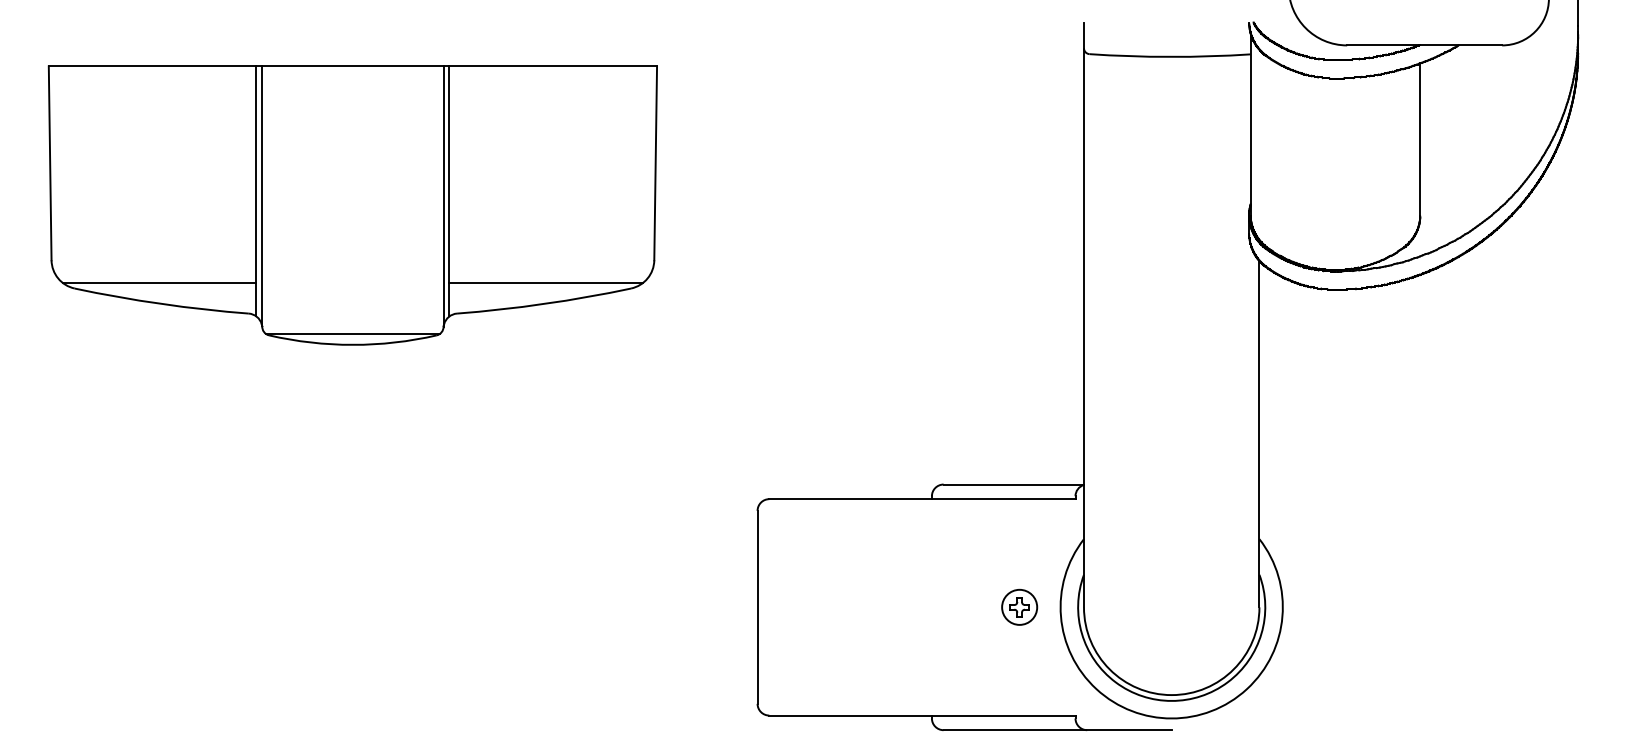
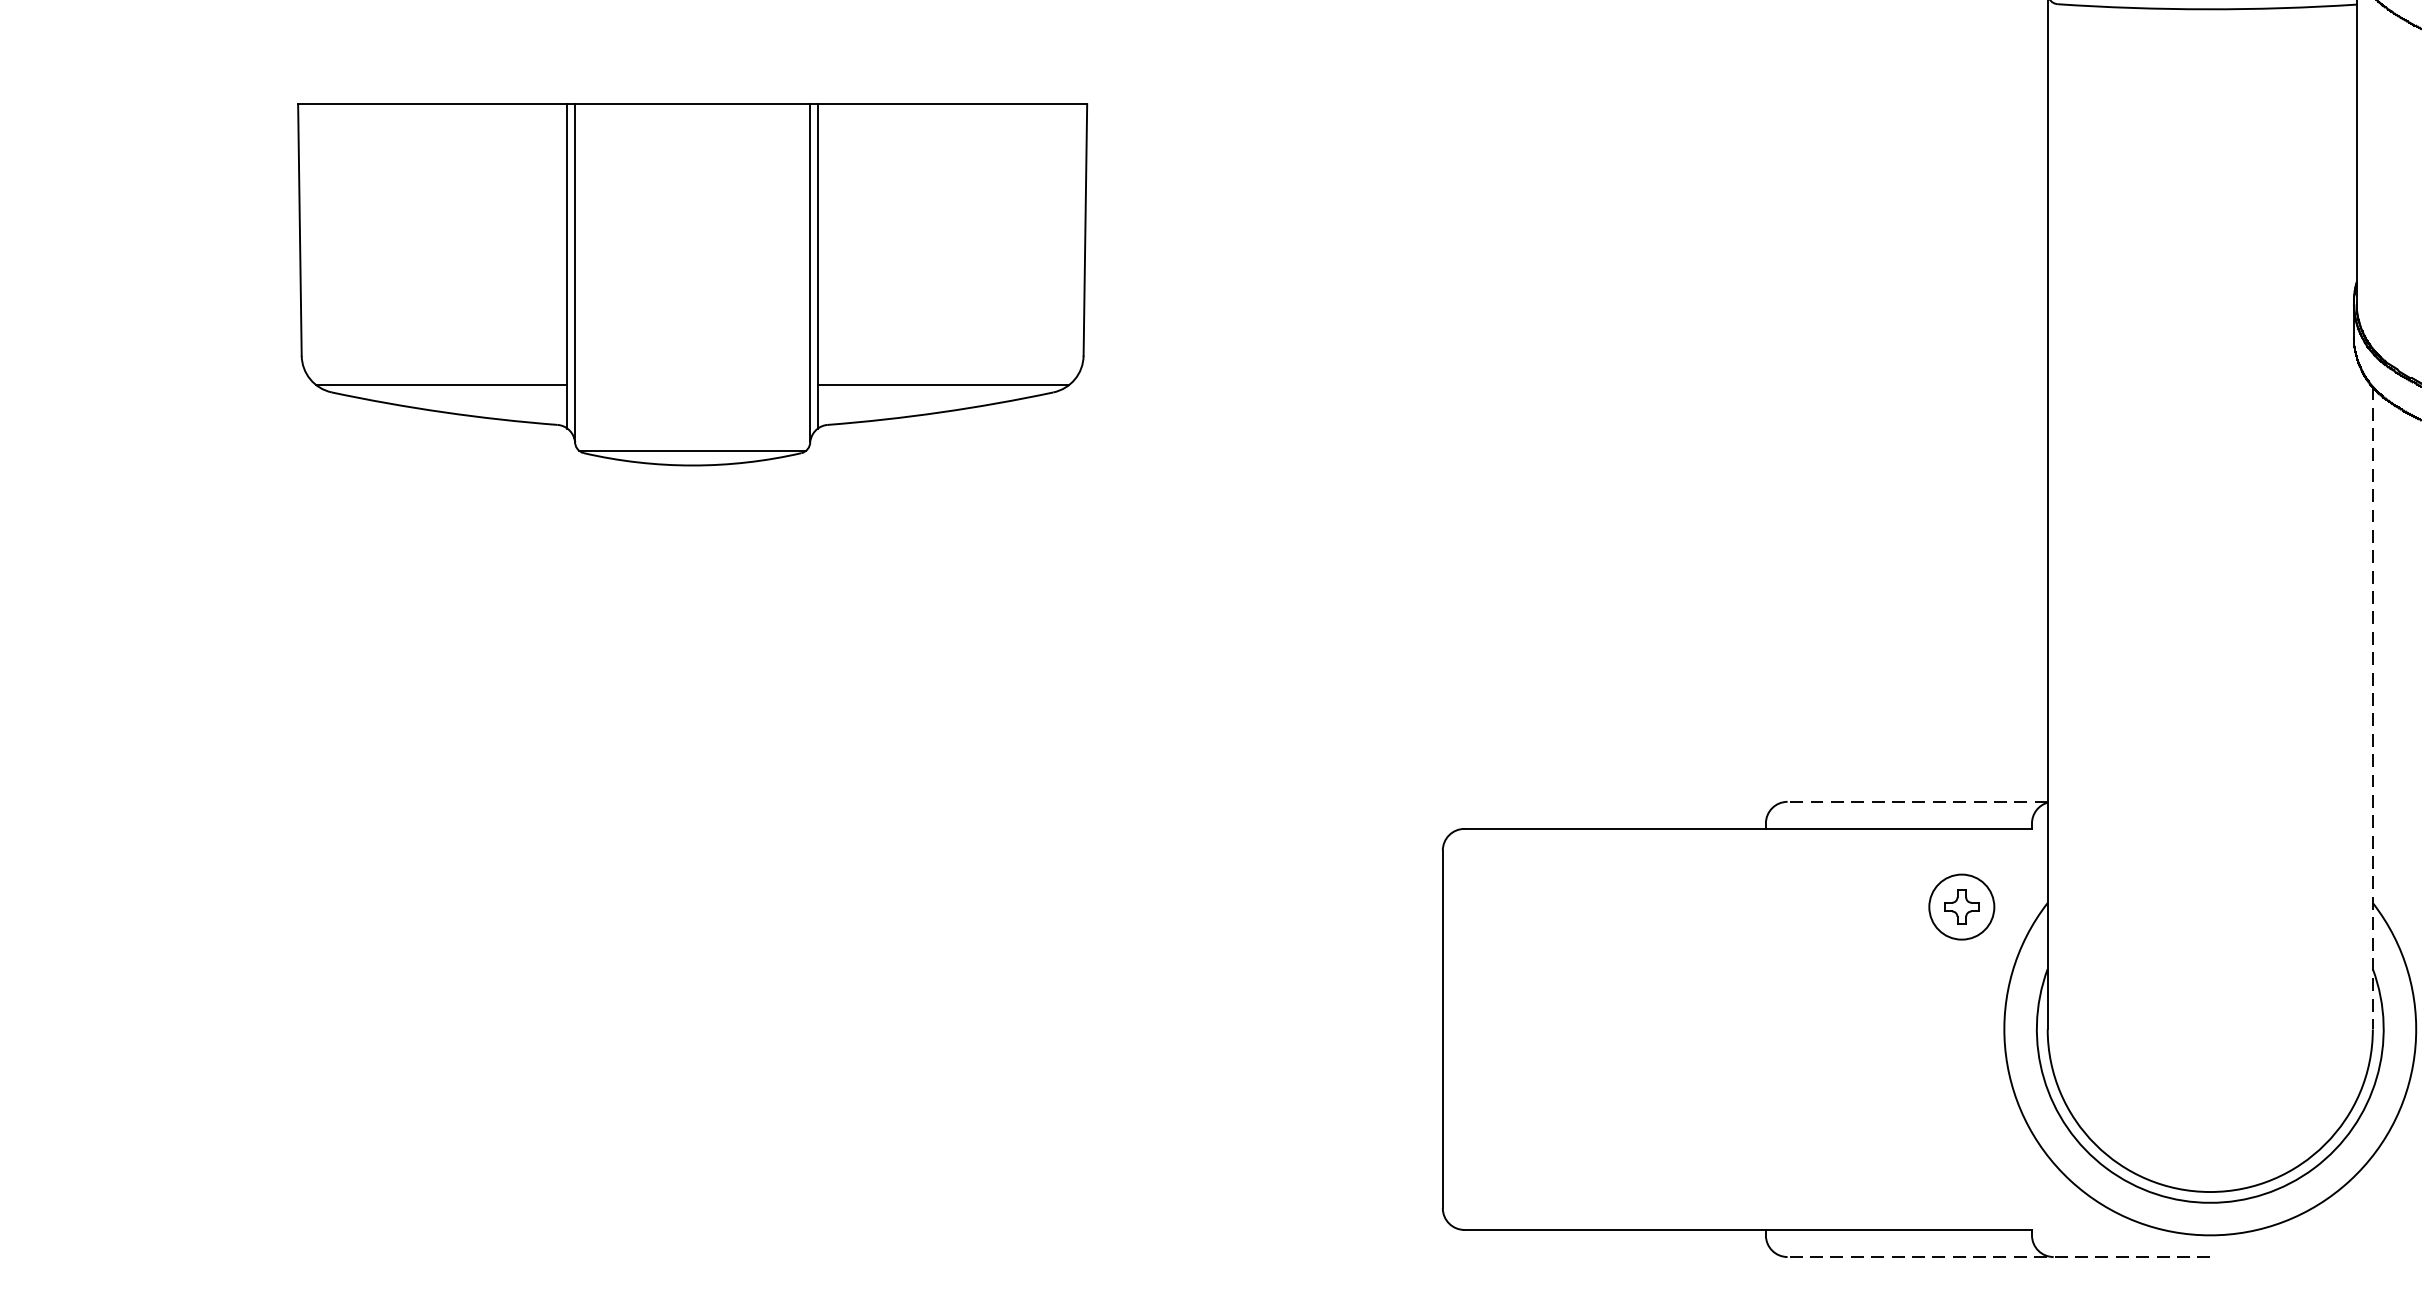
part: (352, 205) -> (692, 284), size x0.7
line: (1259, 434) -> (2372, 709), solid -> dashed
line: (1013, 484) -> (1917, 801), solid -> dashed
part: (1019, 606) -> (1961, 905), moved
line: (1057, 730) -> (1998, 1257), solid -> dashed

